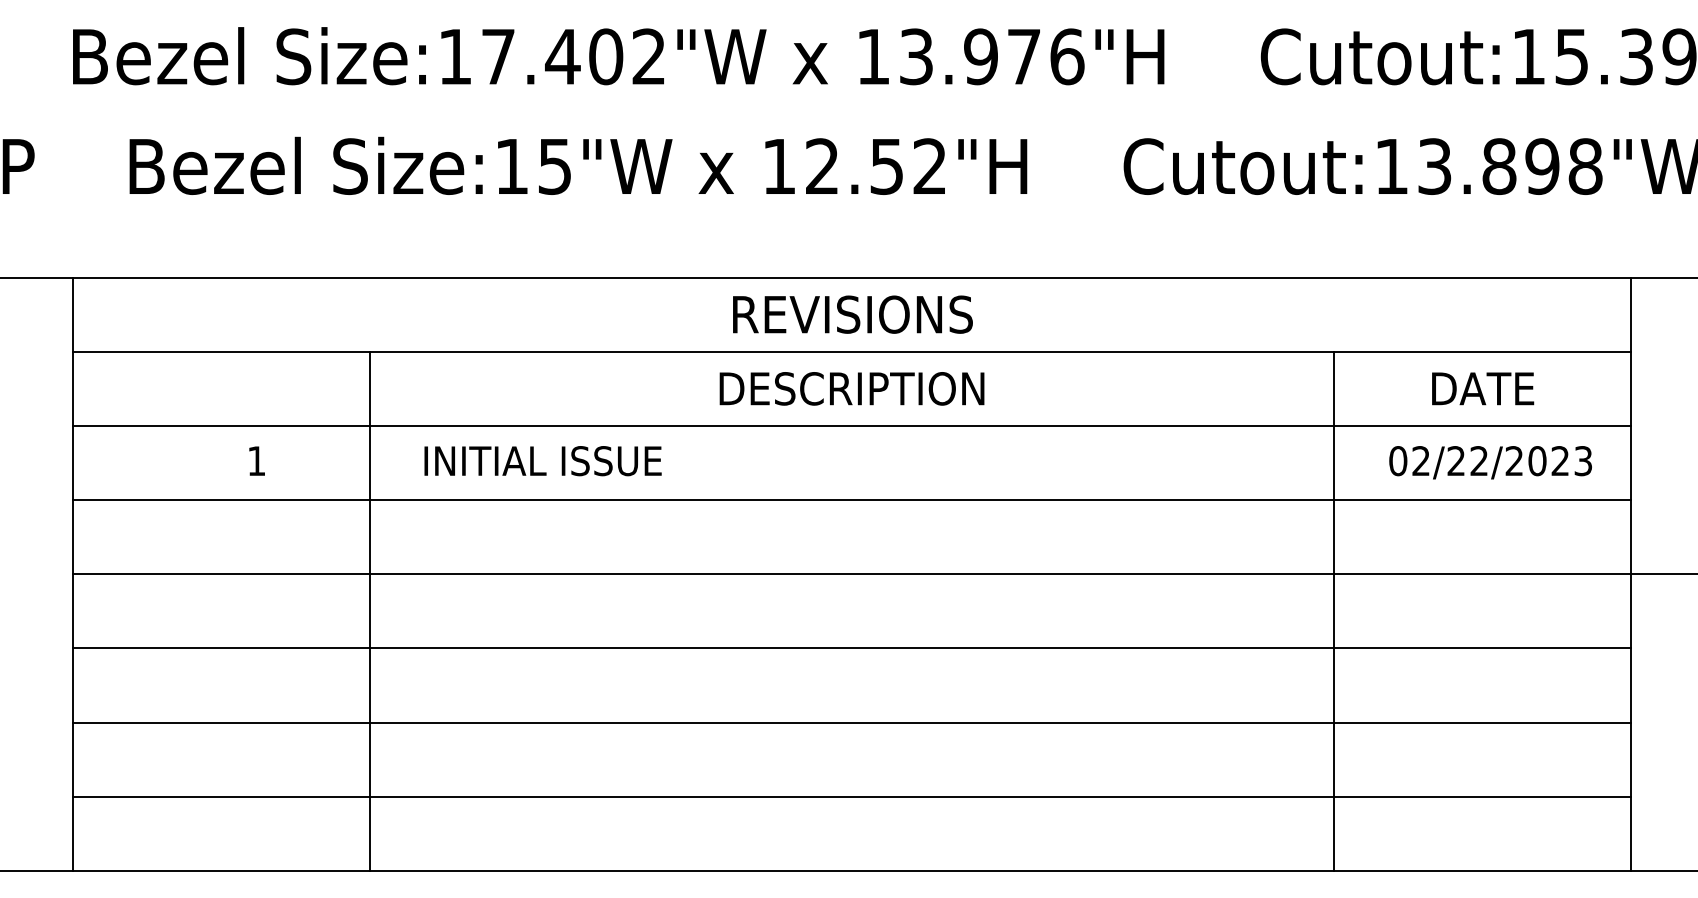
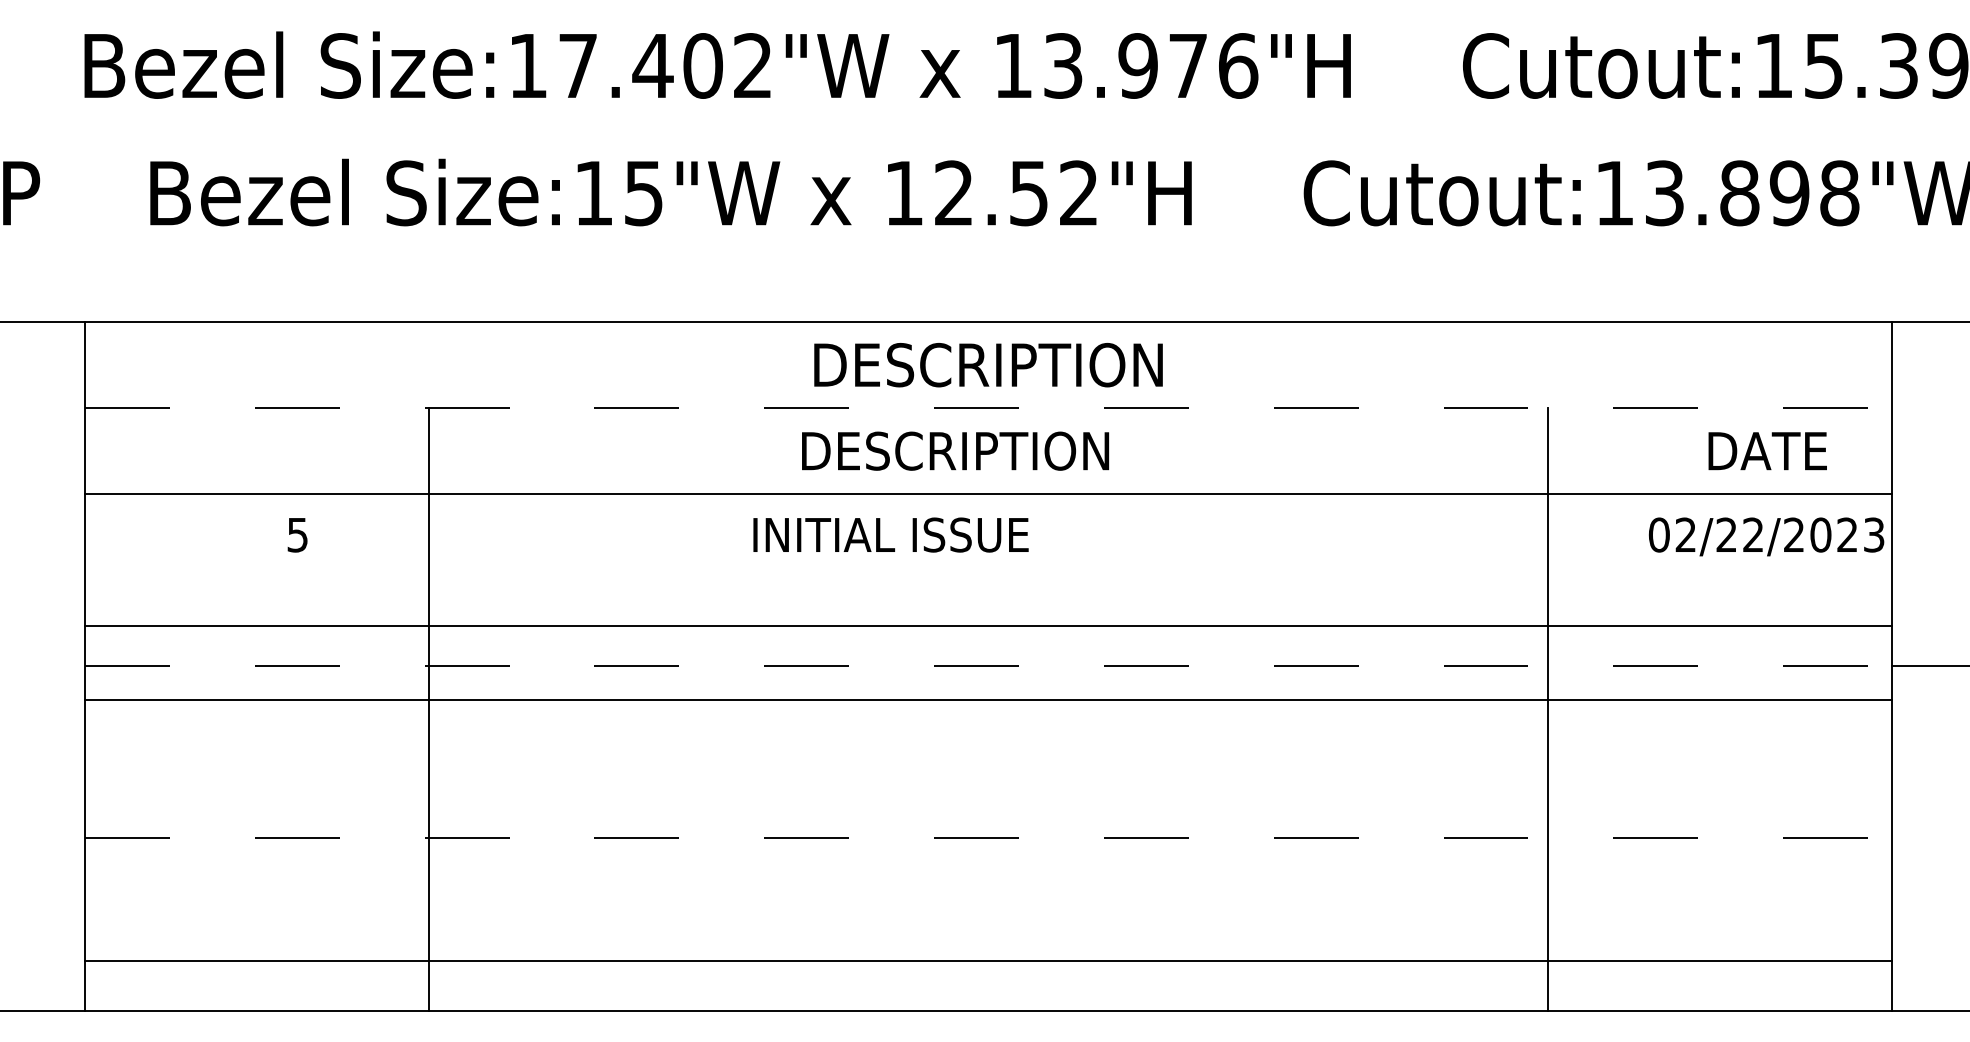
text: (852, 314) -> (988, 364), REVISIONS -> DESCRIPTION
line: (852, 352) -> (988, 408), solid -> dashed
text: (852, 388) -> (955, 450), moved
text: (1482, 389) -> (1767, 451), moved
text: (542, 460) -> (890, 534), moved
text: (256, 461) -> (297, 535), 1 -> 5
text: (1490, 462) -> (1766, 536), moved
line: (852, 500) -> (988, 626), moved
line: (852, 574) -> (988, 666), solid -> dashed
line: (852, 648) -> (988, 700), moved
line: (852, 722) -> (988, 838), solid -> dashed
line: (852, 796) -> (988, 960), moved

